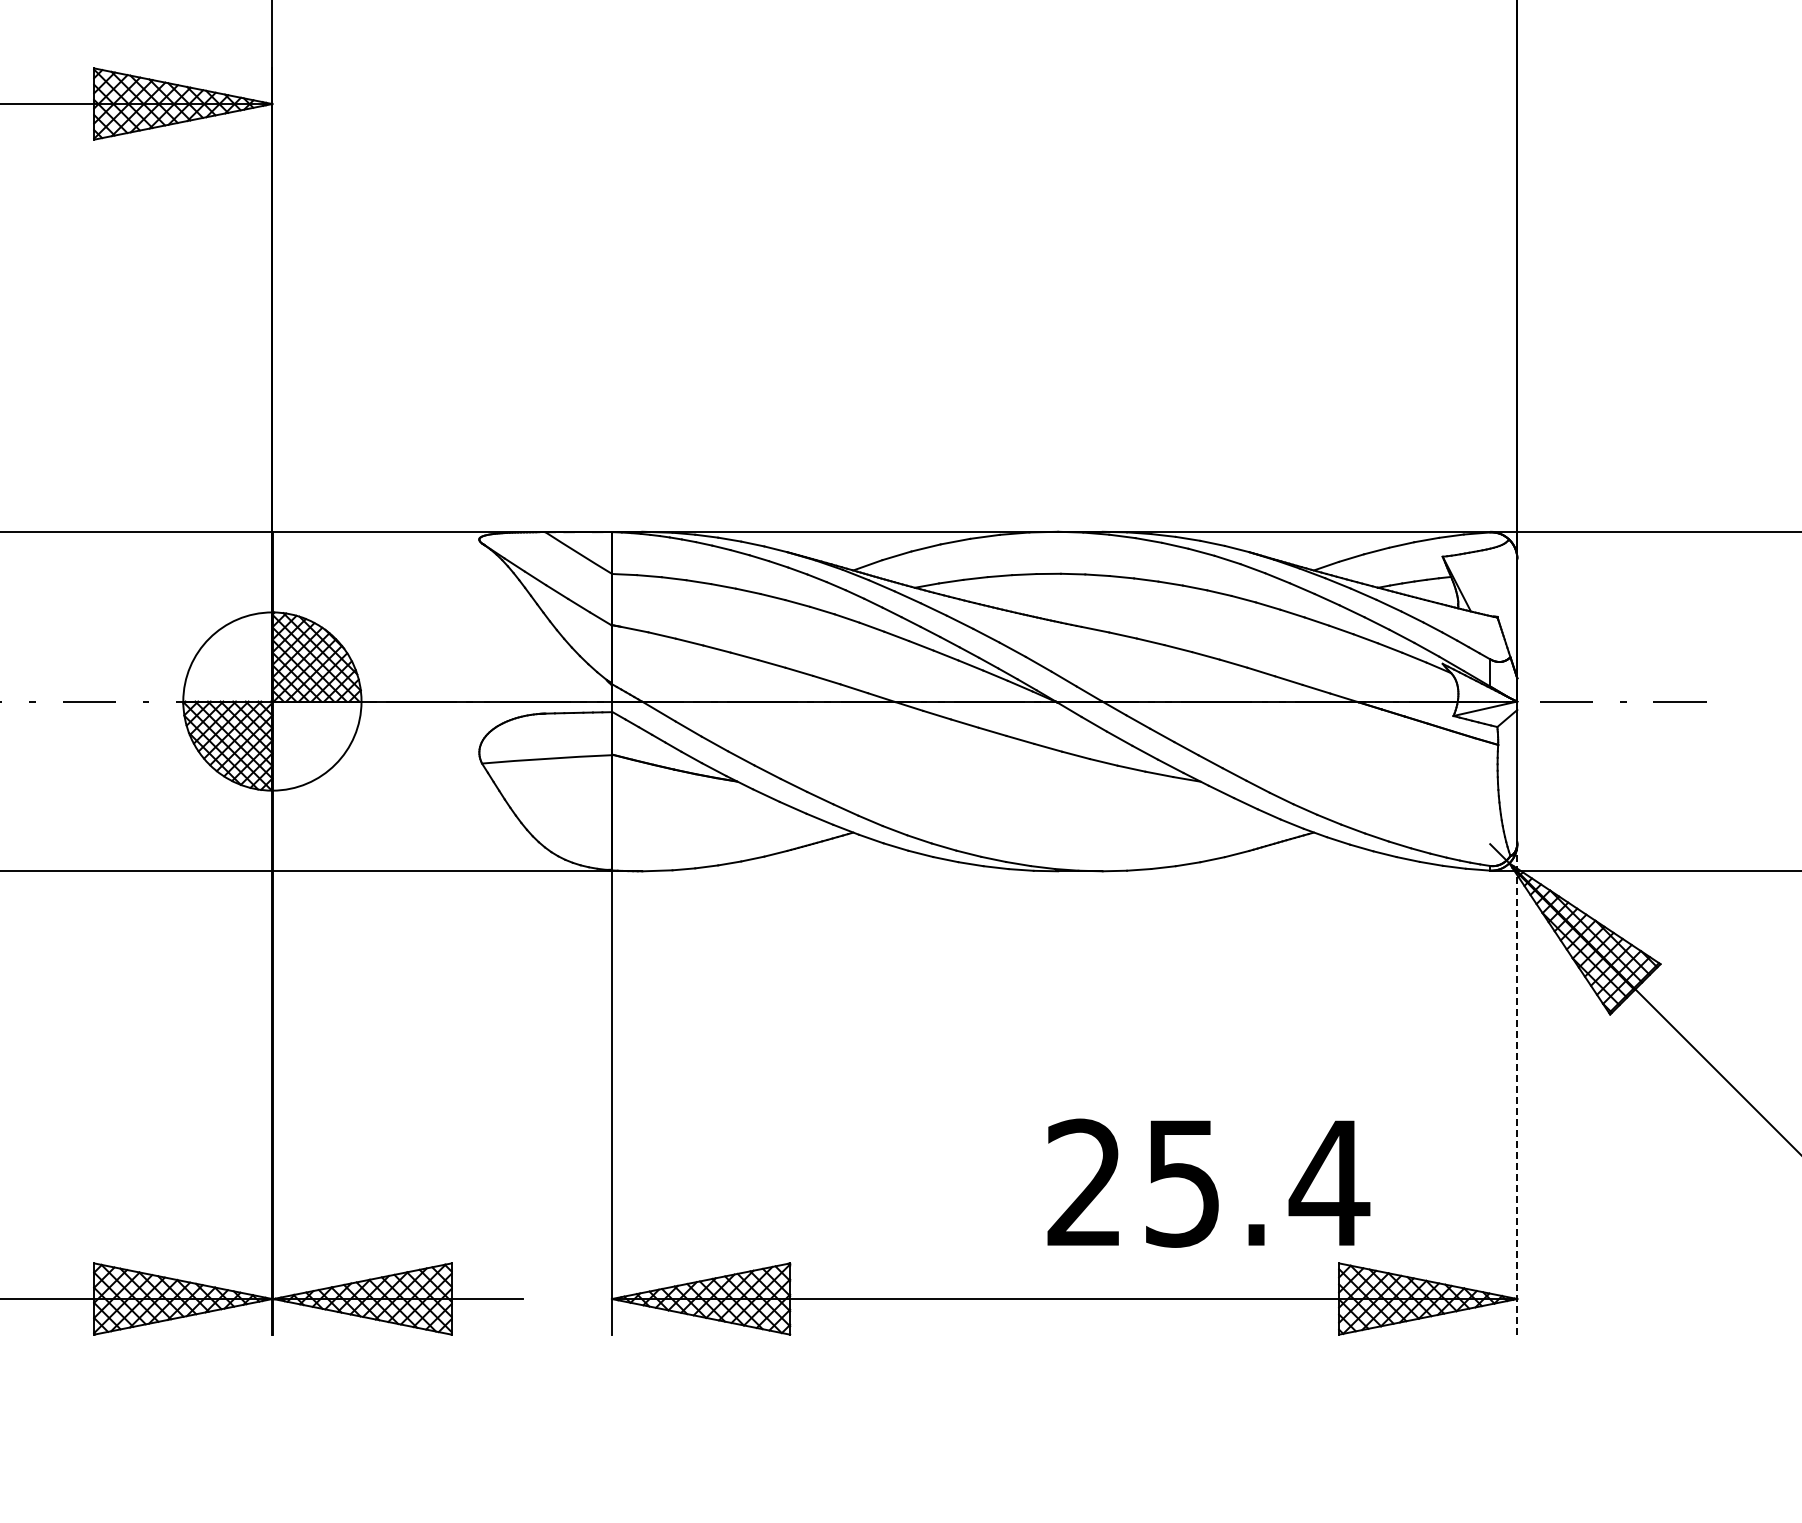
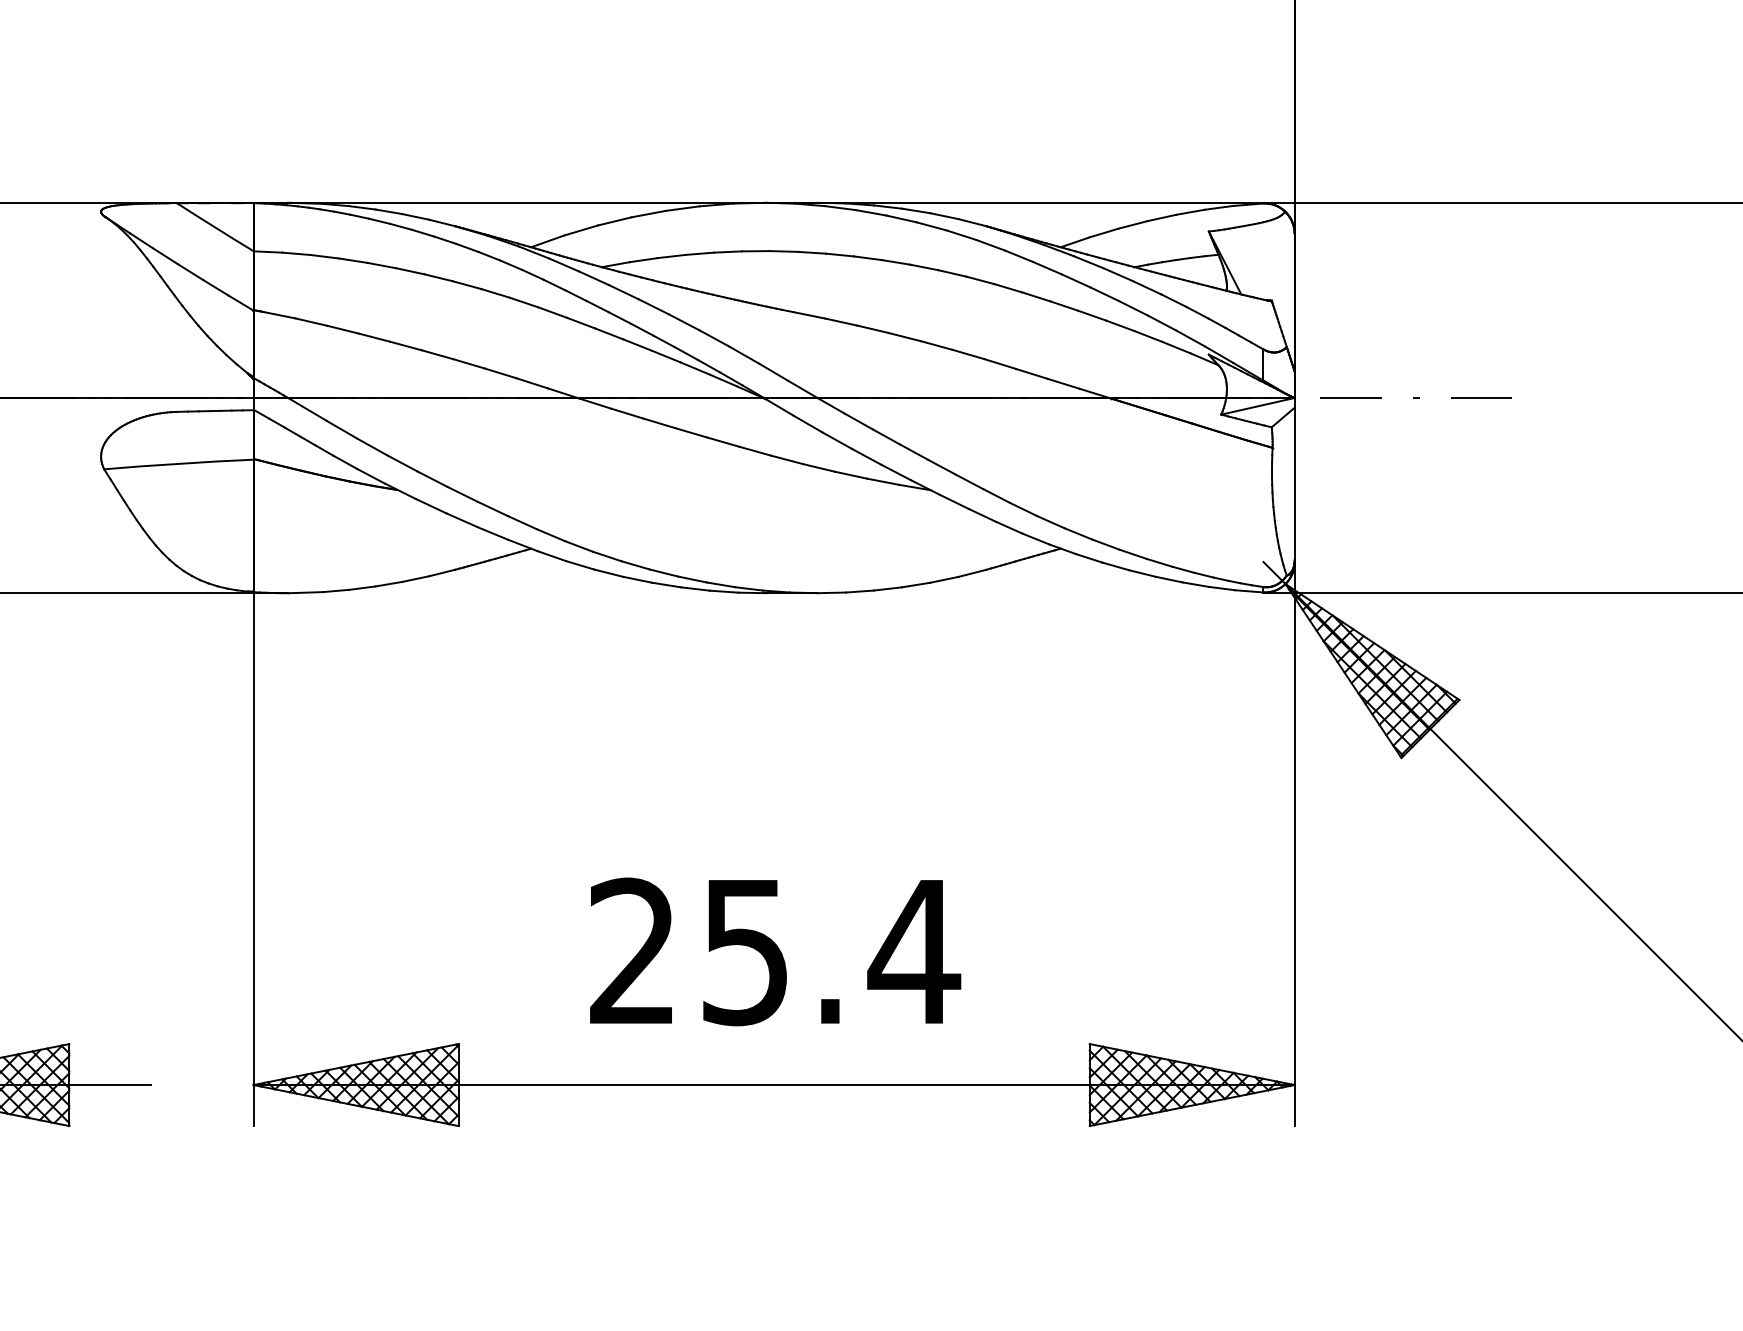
line: (1517, 1088) -> (1294, 842), dashed -> solid
text: (1208, 1182) -> (775, 951), moved

